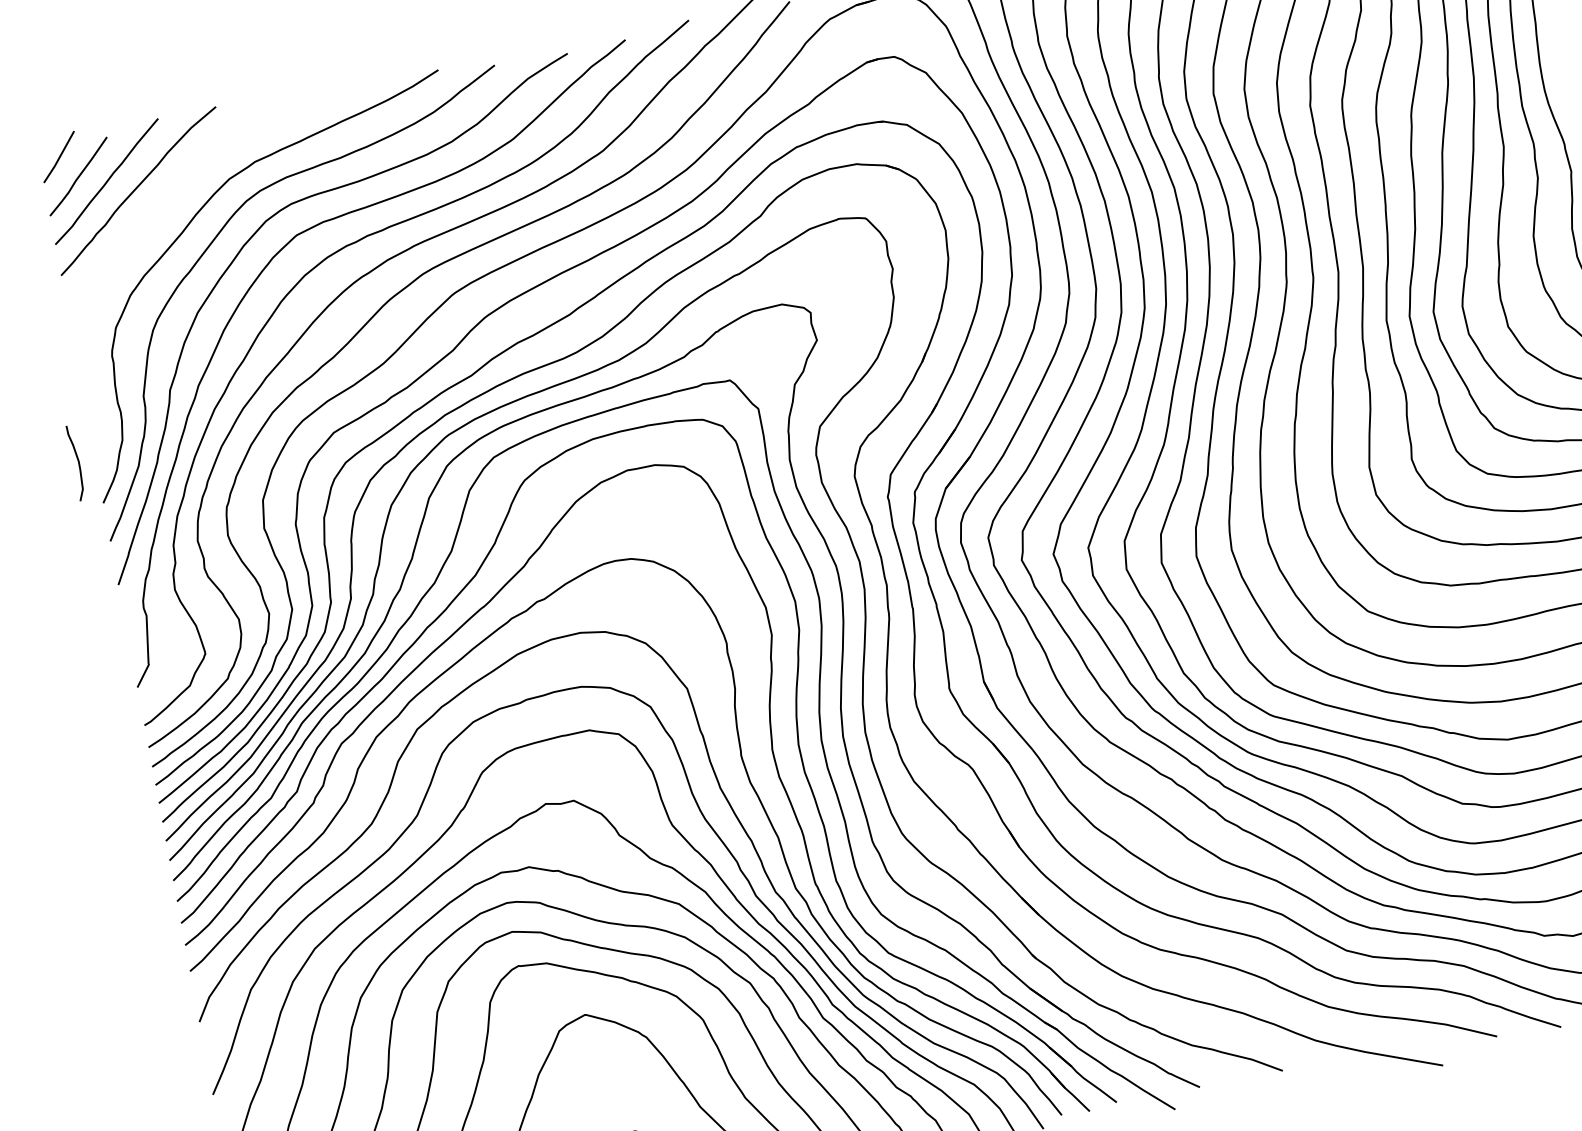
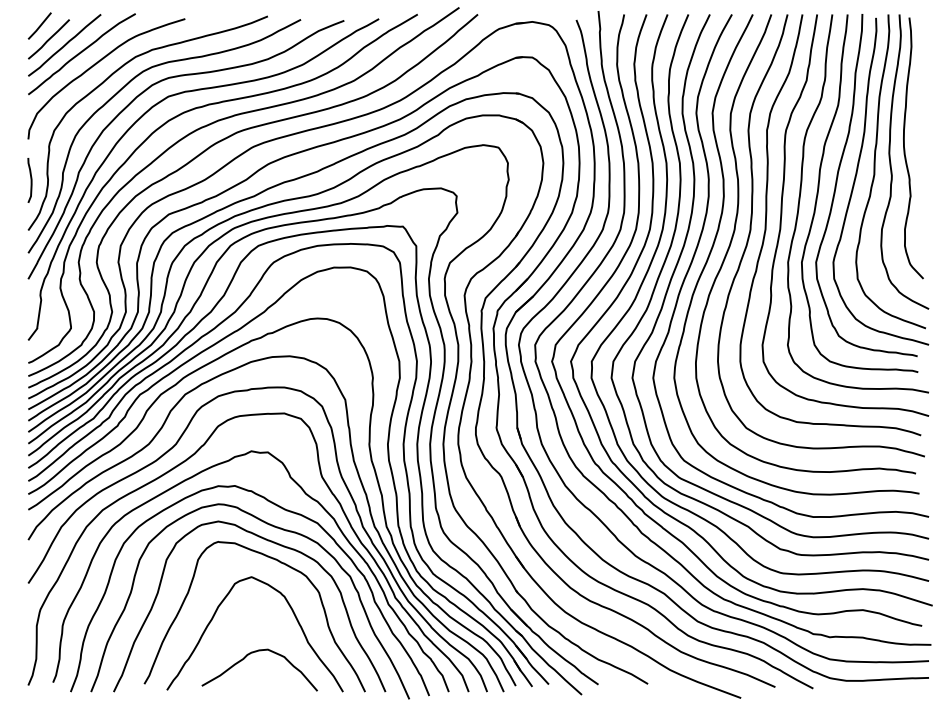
curve: (163, 207) -> (94, 66), added
curve: (77, 463) -> (30, 180), moved

